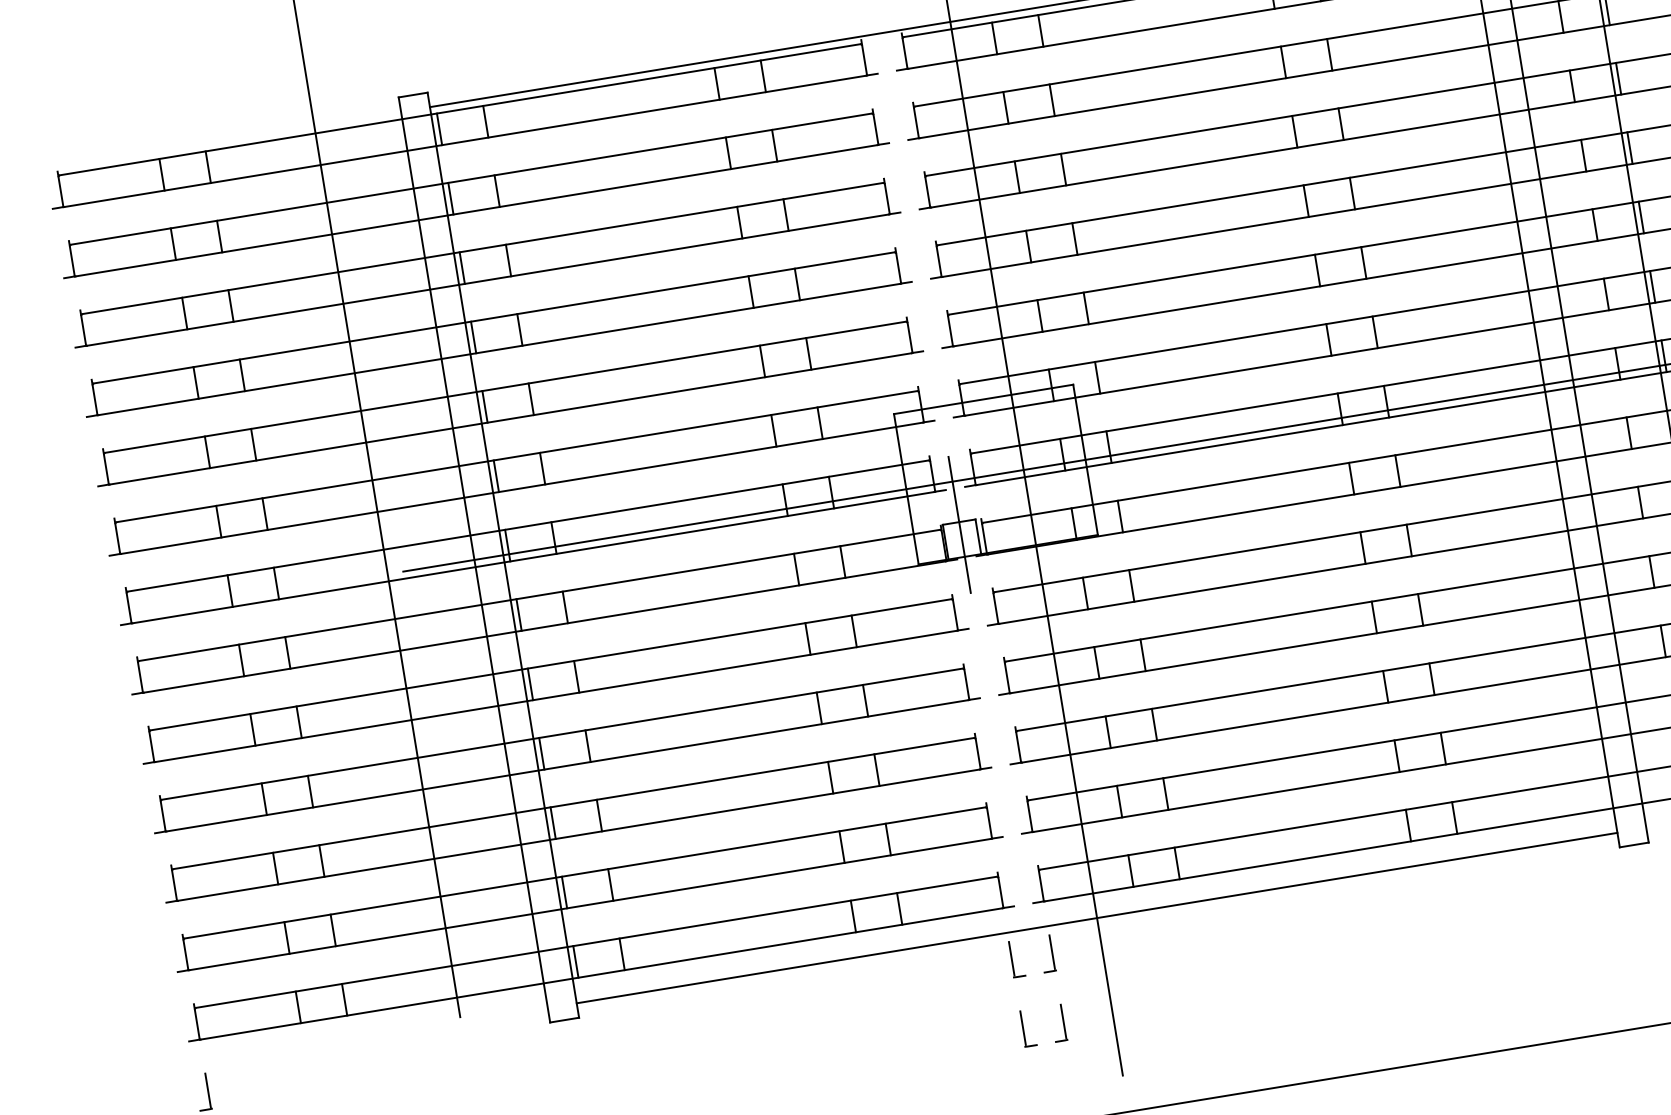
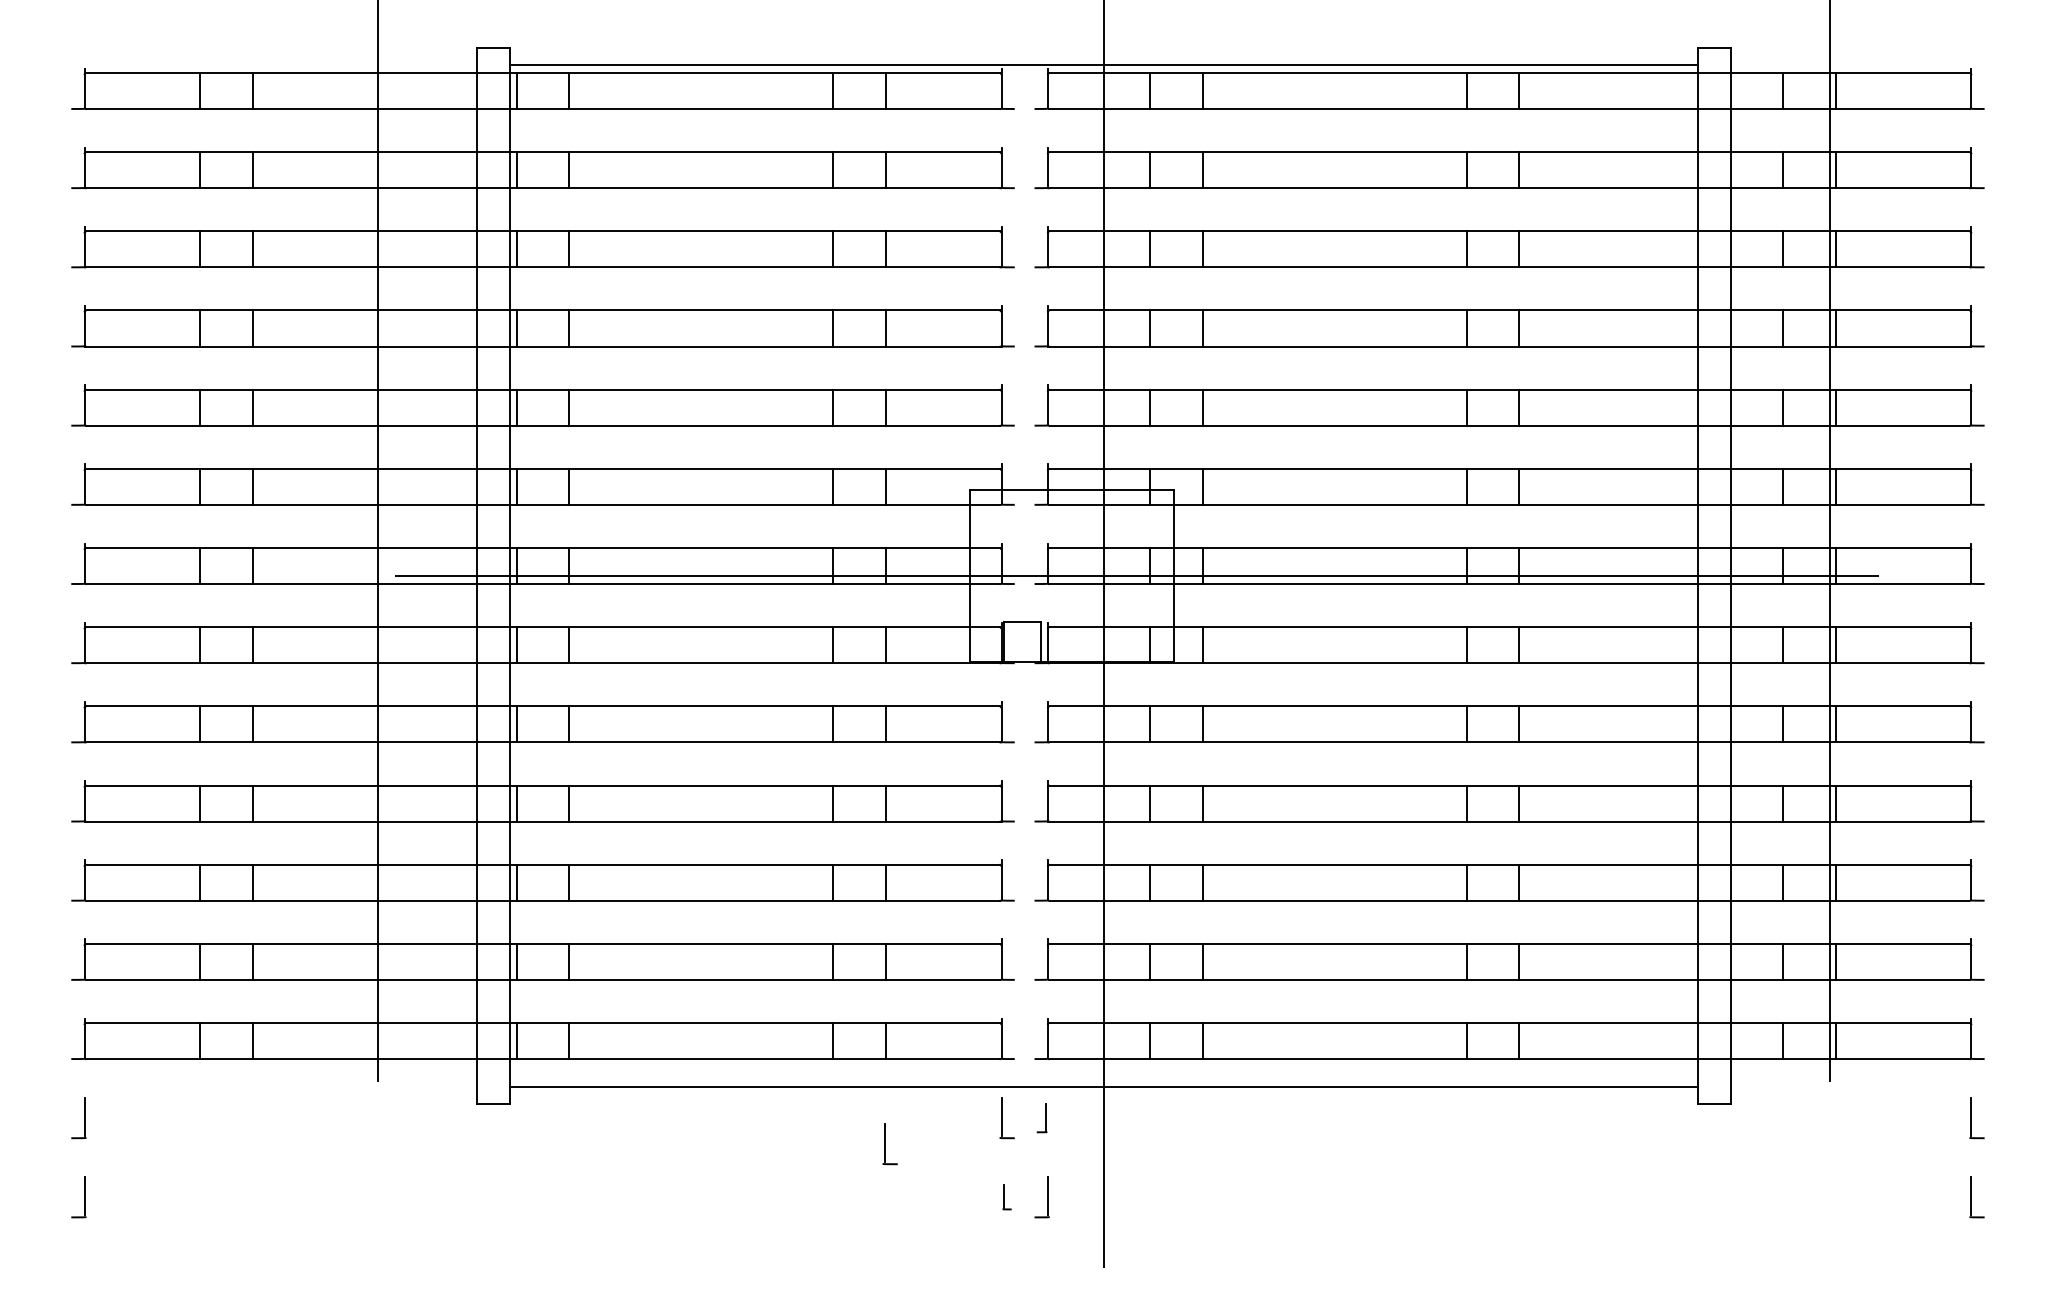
line: (959, 524) -> (1022, 624), removed
part: (1046, 954) -> (1041, 1118), size x0.7
part: (917, 999) -> (889, 1144), added
part: (1027, 1028) -> (1006, 1197), size x0.6

